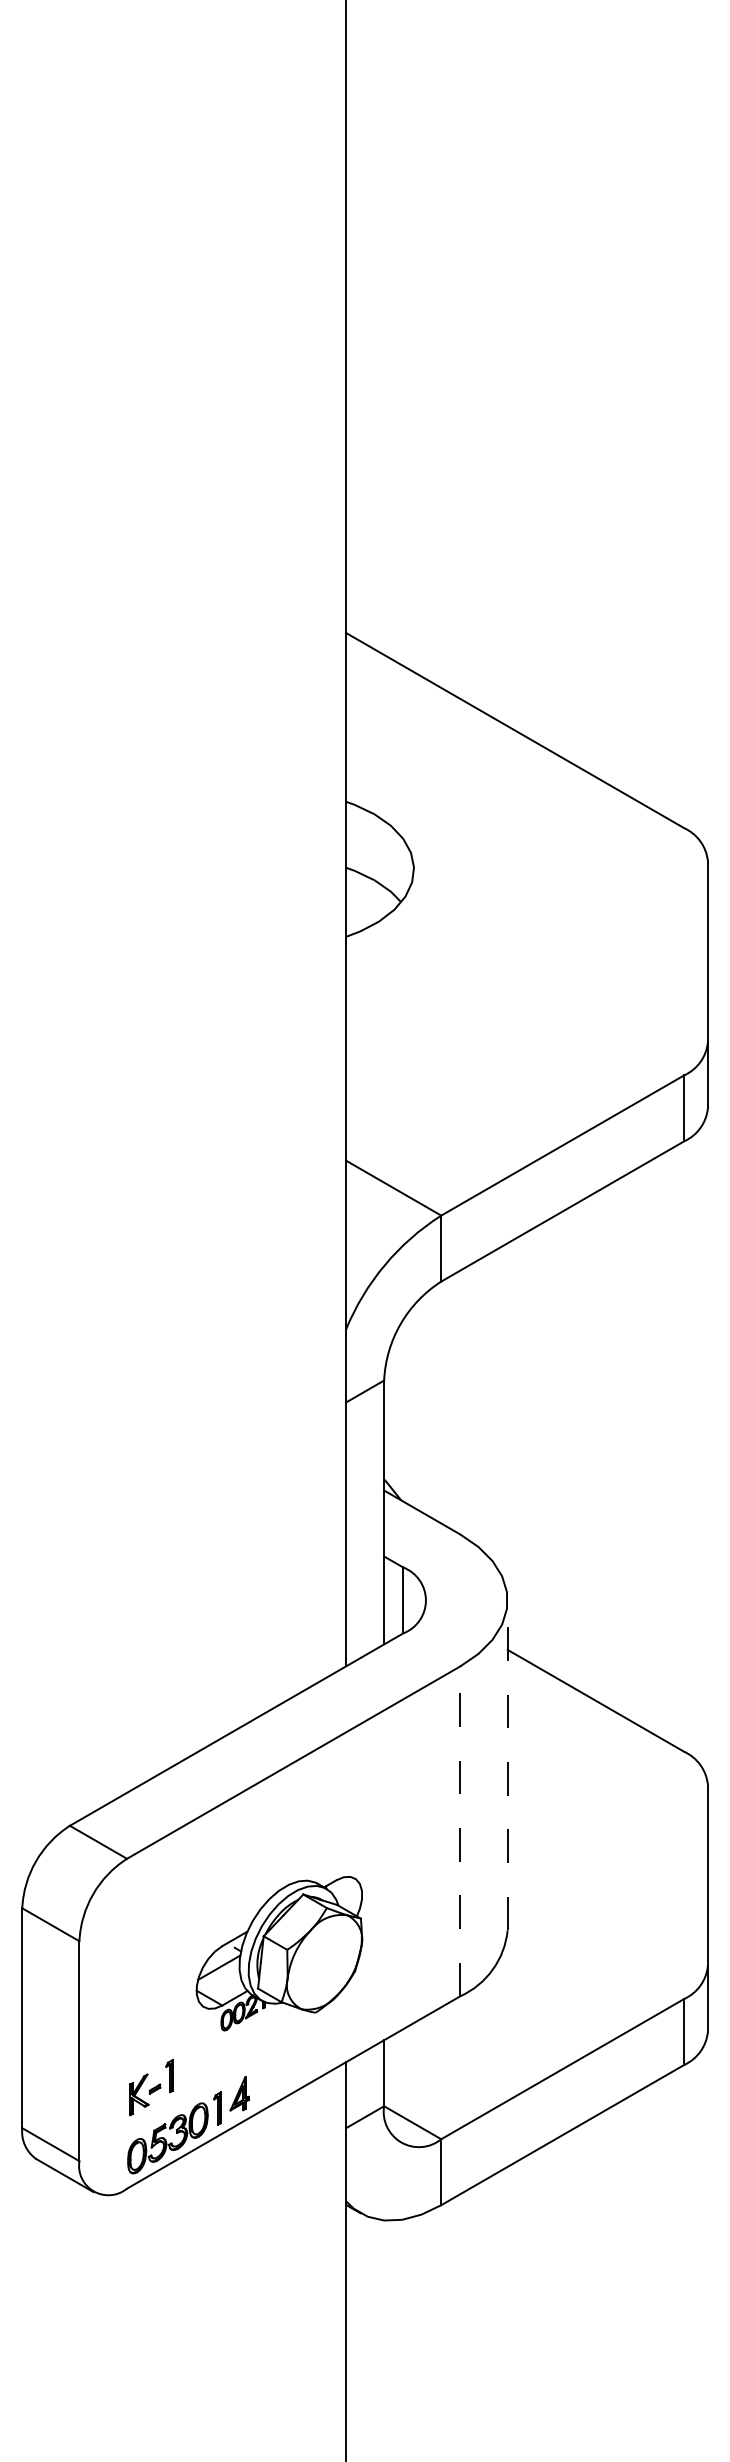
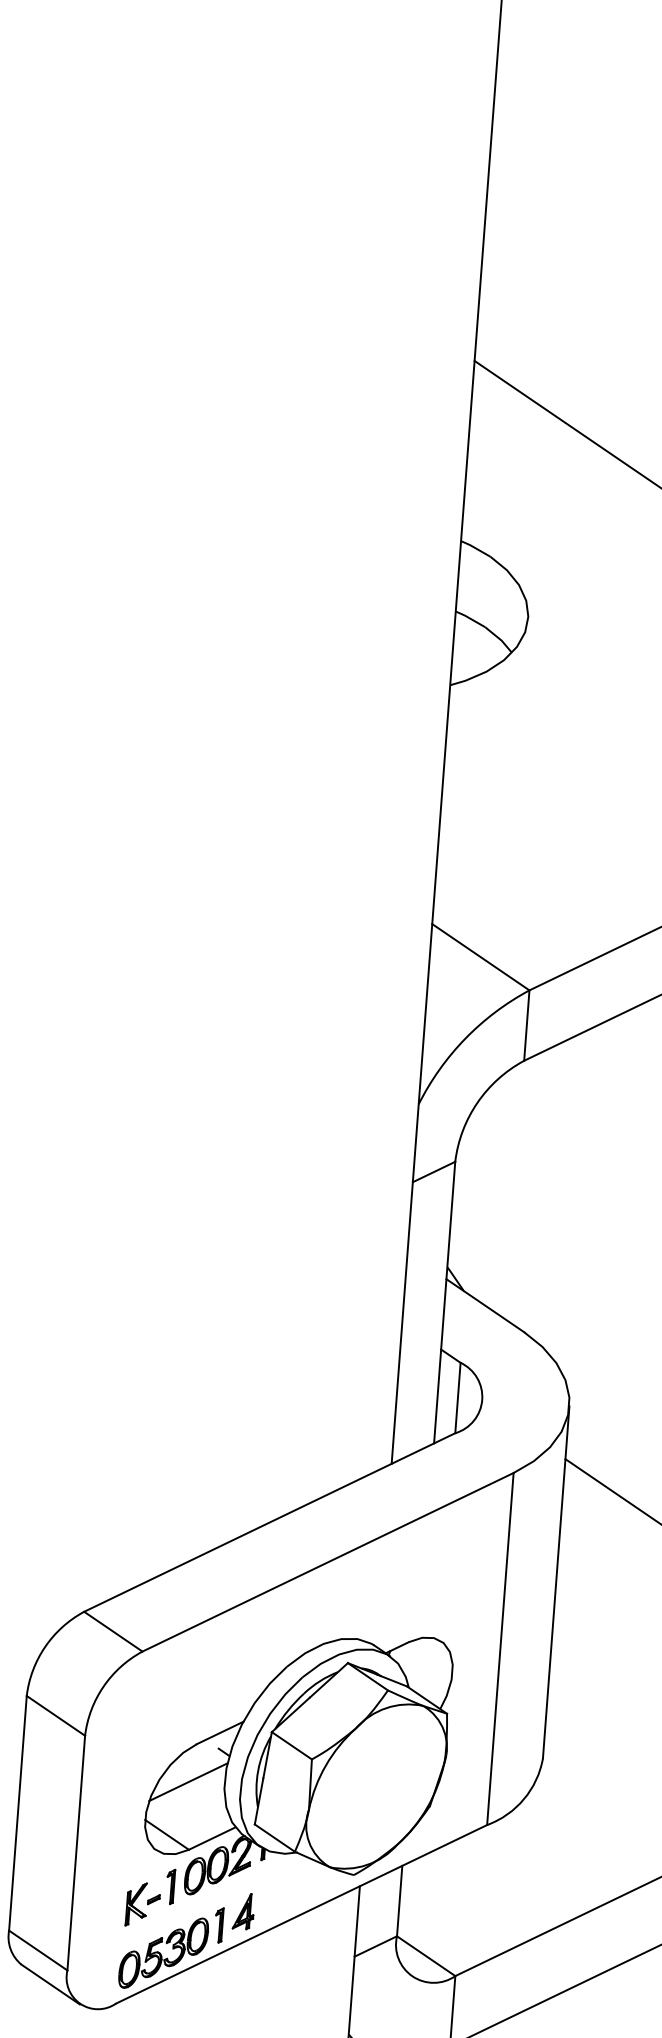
line: (507, 1765) -> (556, 1582), dashed -> solid
line: (460, 1831) -> (500, 1649), dashed -> solid
part: (279, 1953) -> (297, 1764), size x1.67

